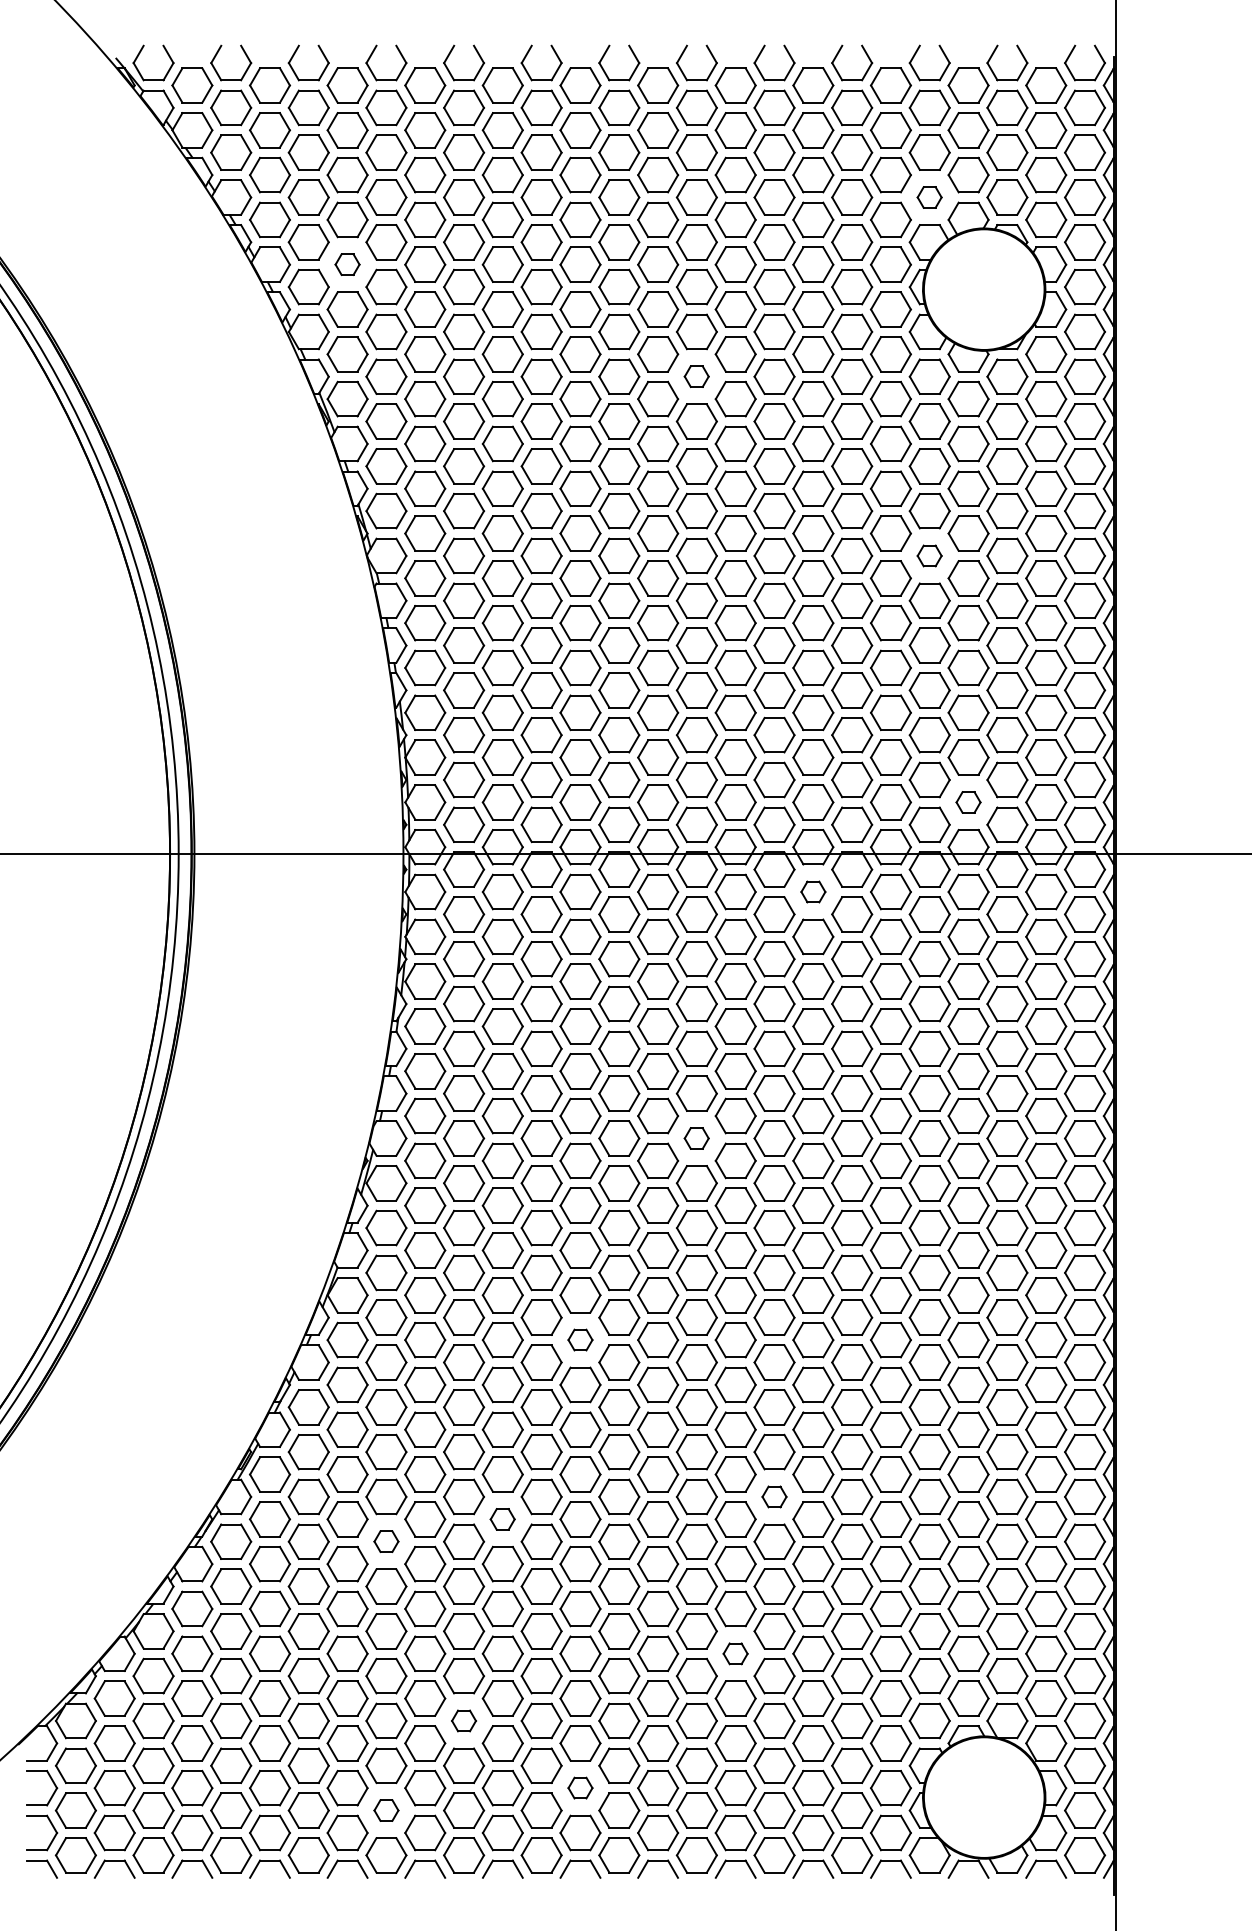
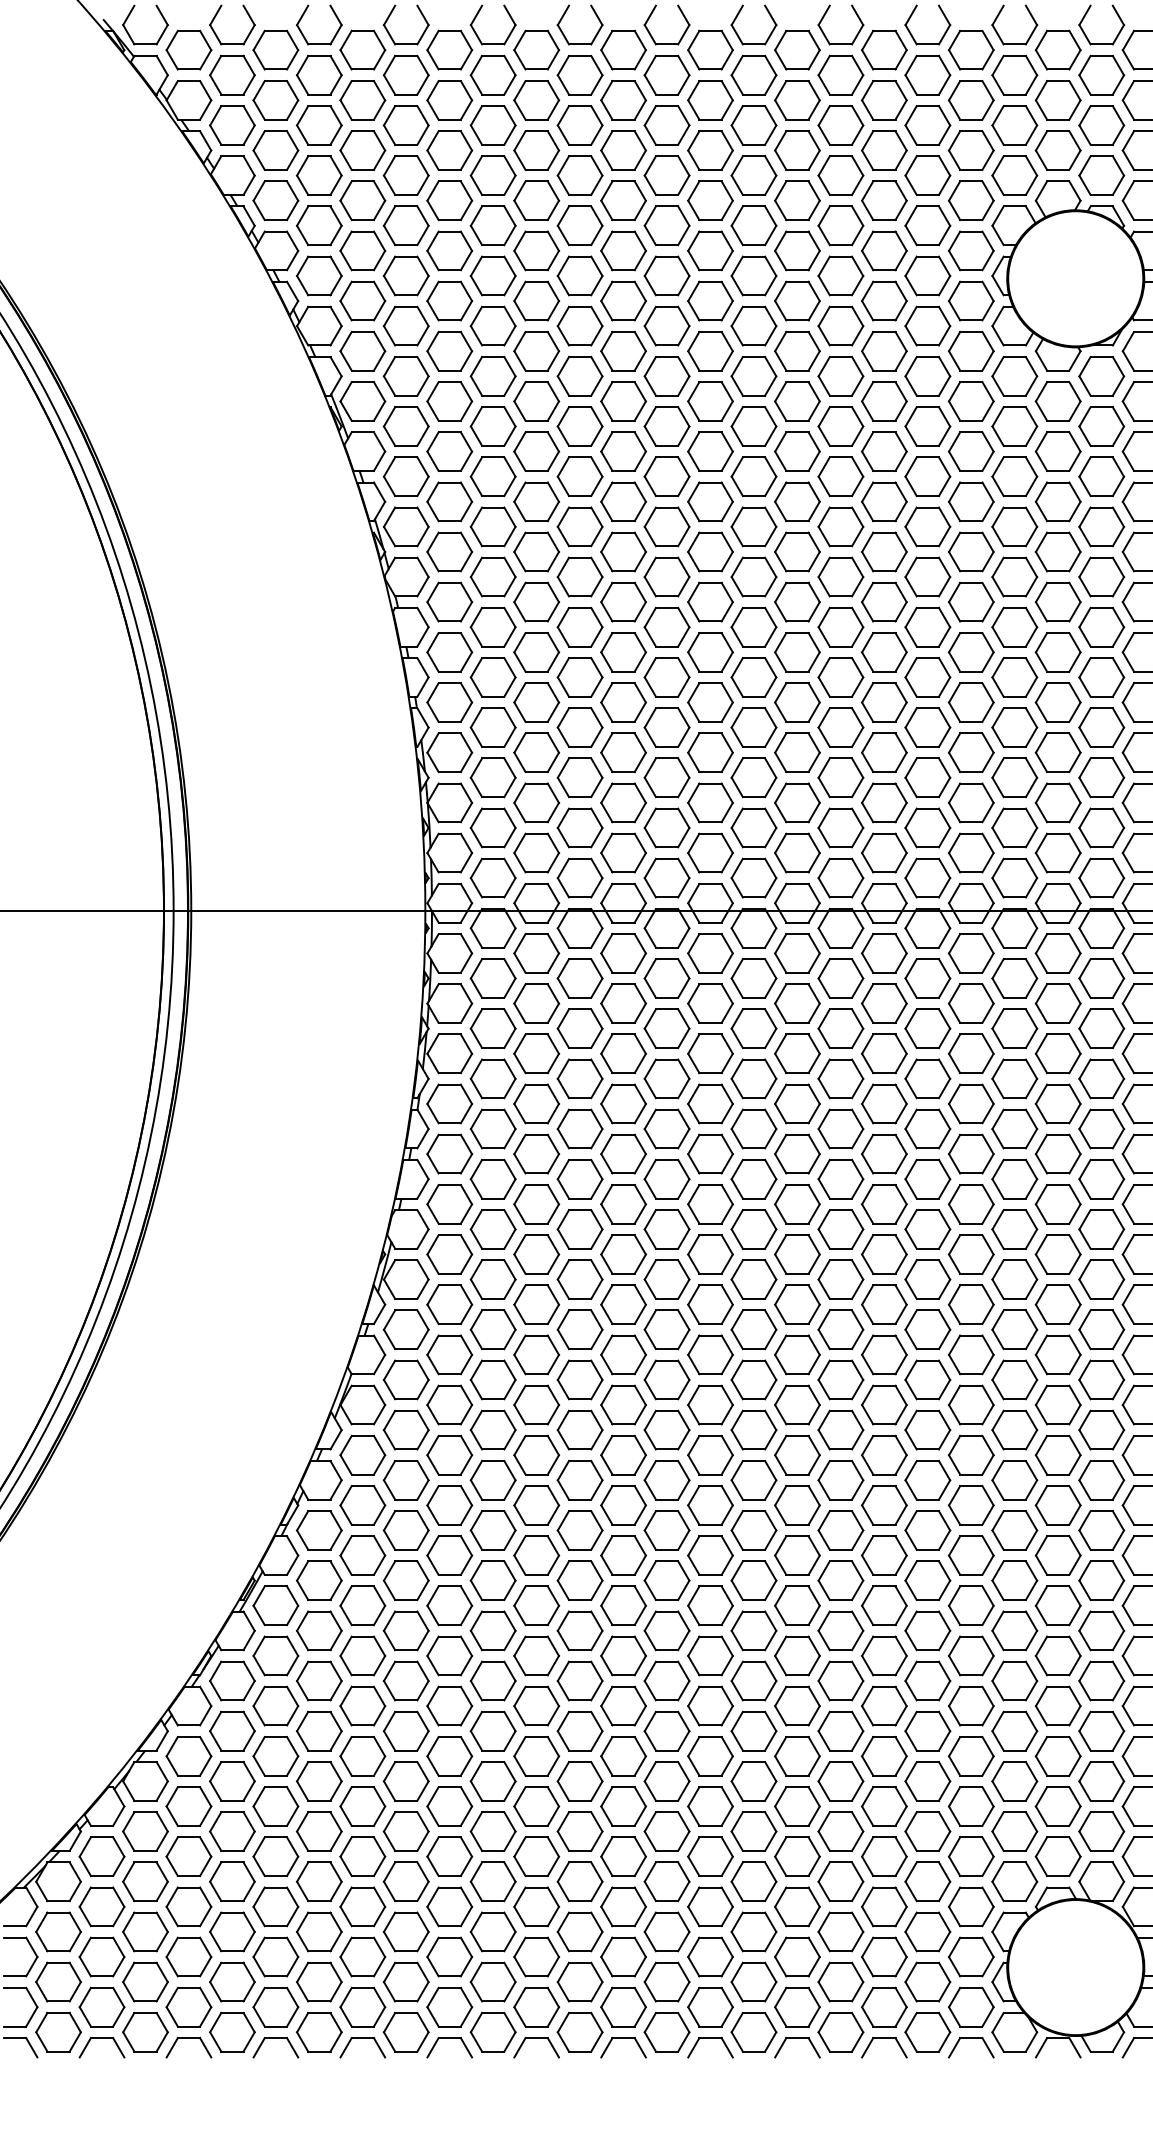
part: (929, 197) -> (1014, 175), size x1.67
part: (347, 264) -> (362, 250), size x1.67
part: (696, 376) -> (753, 376), size x1.67
part: (929, 555) -> (1014, 576), size x1.67
part: (968, 802) -> (1058, 853), size x1.67
part: (813, 891) -> (884, 952), size x1.67
part: (696, 1138) -> (753, 1229), size x1.67
part: (580, 1339) -> (623, 1454), size x1.67
part: (774, 1496) -> (840, 1630), size x1.67
part: (502, 1519) -> (536, 1656), size x1.67
part: (386, 1541) -> (406, 1680), size x1.67
part: (735, 1653) -> (797, 1806), size x1.67
part: (463, 1720) -> (492, 1881), size x1.67
part: (580, 1787) -> (623, 1956), size x1.67
part: (386, 1810) -> (406, 1982), size x1.67

